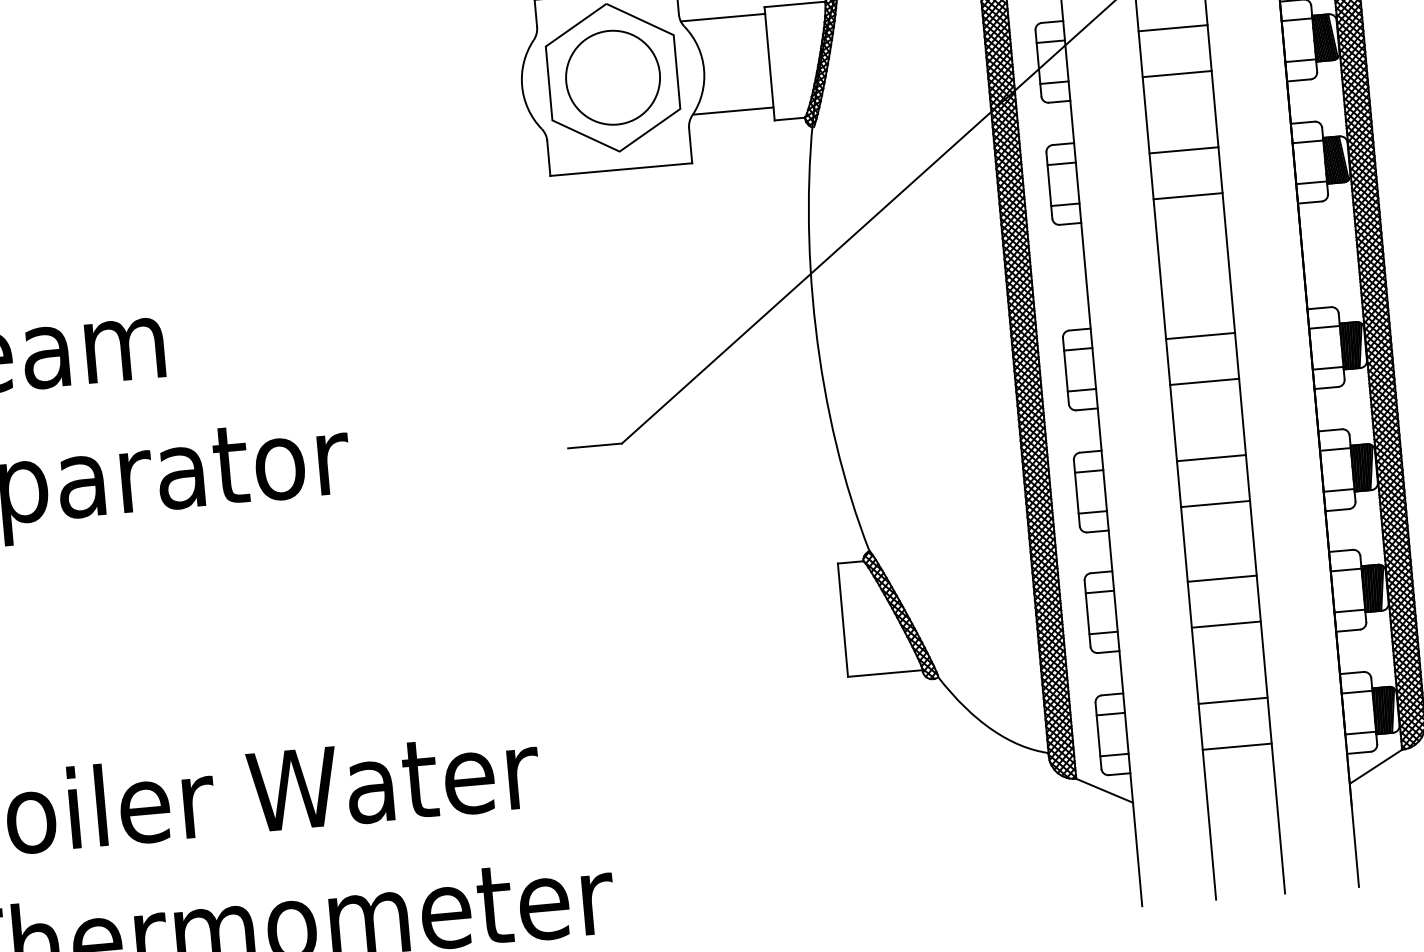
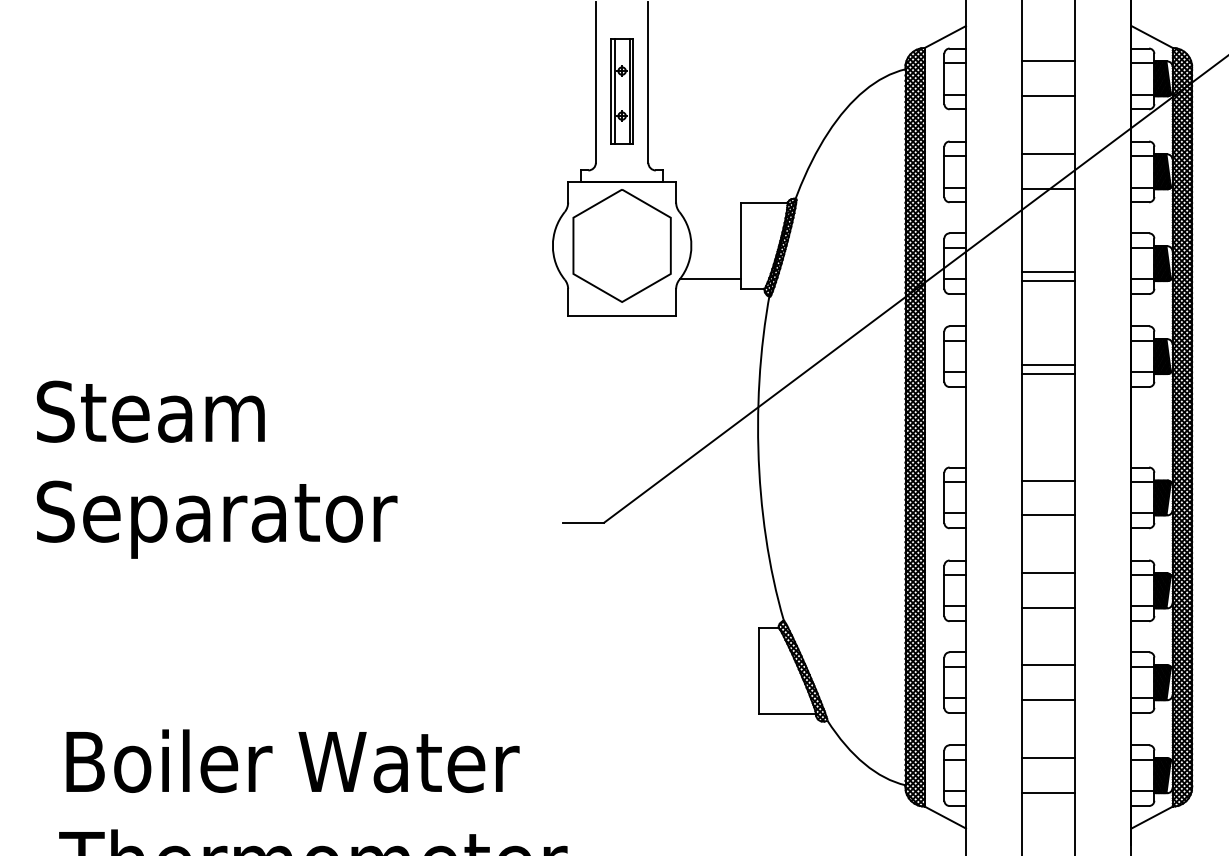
line: (723, 17) -> (709, 207), removed
line: (1173, 28) -> (1048, 272), moved
circle: (612, 77) -> (621, 245), removed
line: (1184, 150) -> (1048, 365), moved

